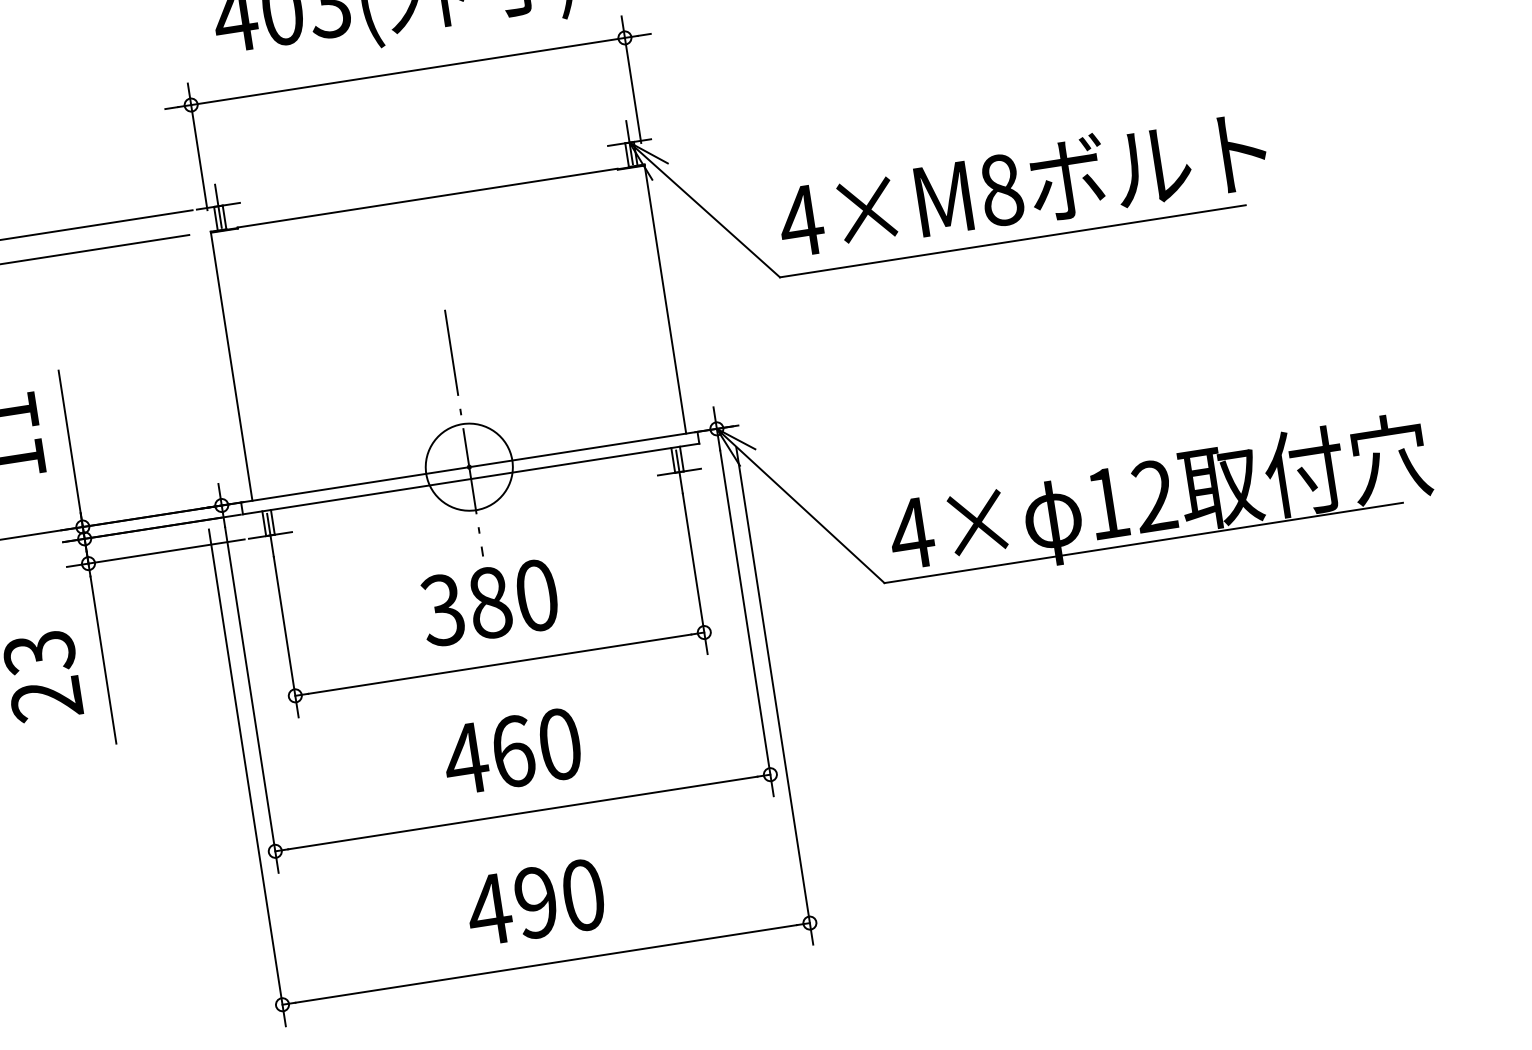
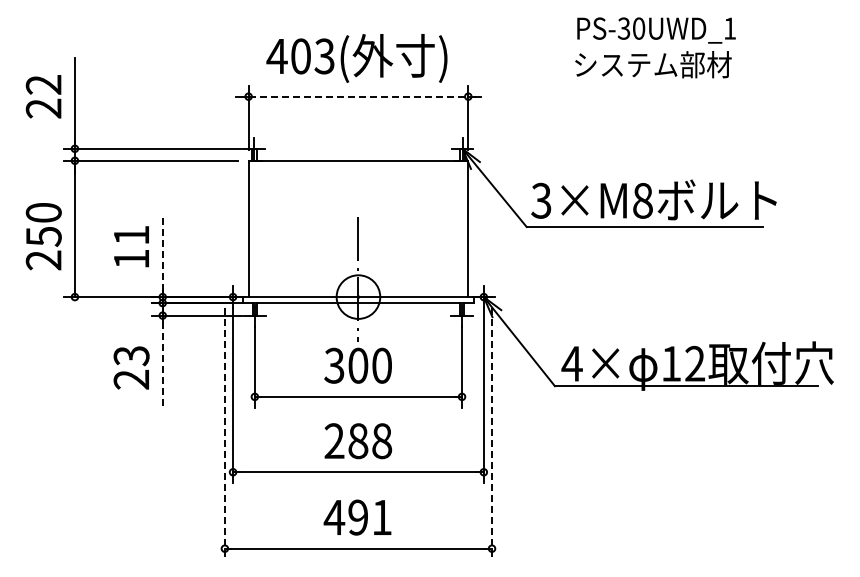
line: (408, 71) -> (358, 96), solid -> dashed
text: (801, 220) -> (541, 200), 4×M8 -> 3×M8
line: (69, 440) -> (162, 253), solid -> dashed
text: (490, 602) -> (358, 365), 380 -> 300
line: (103, 662) -> (162, 365), solid -> dashed
line: (775, 695) -> (492, 433), solid -> dashed
text: (511, 752) -> (357, 441), 460 -> 288
line: (246, 777) -> (224, 433), solid -> dashed
text: (582, 895) -> (381, 517), 490 -> 491

